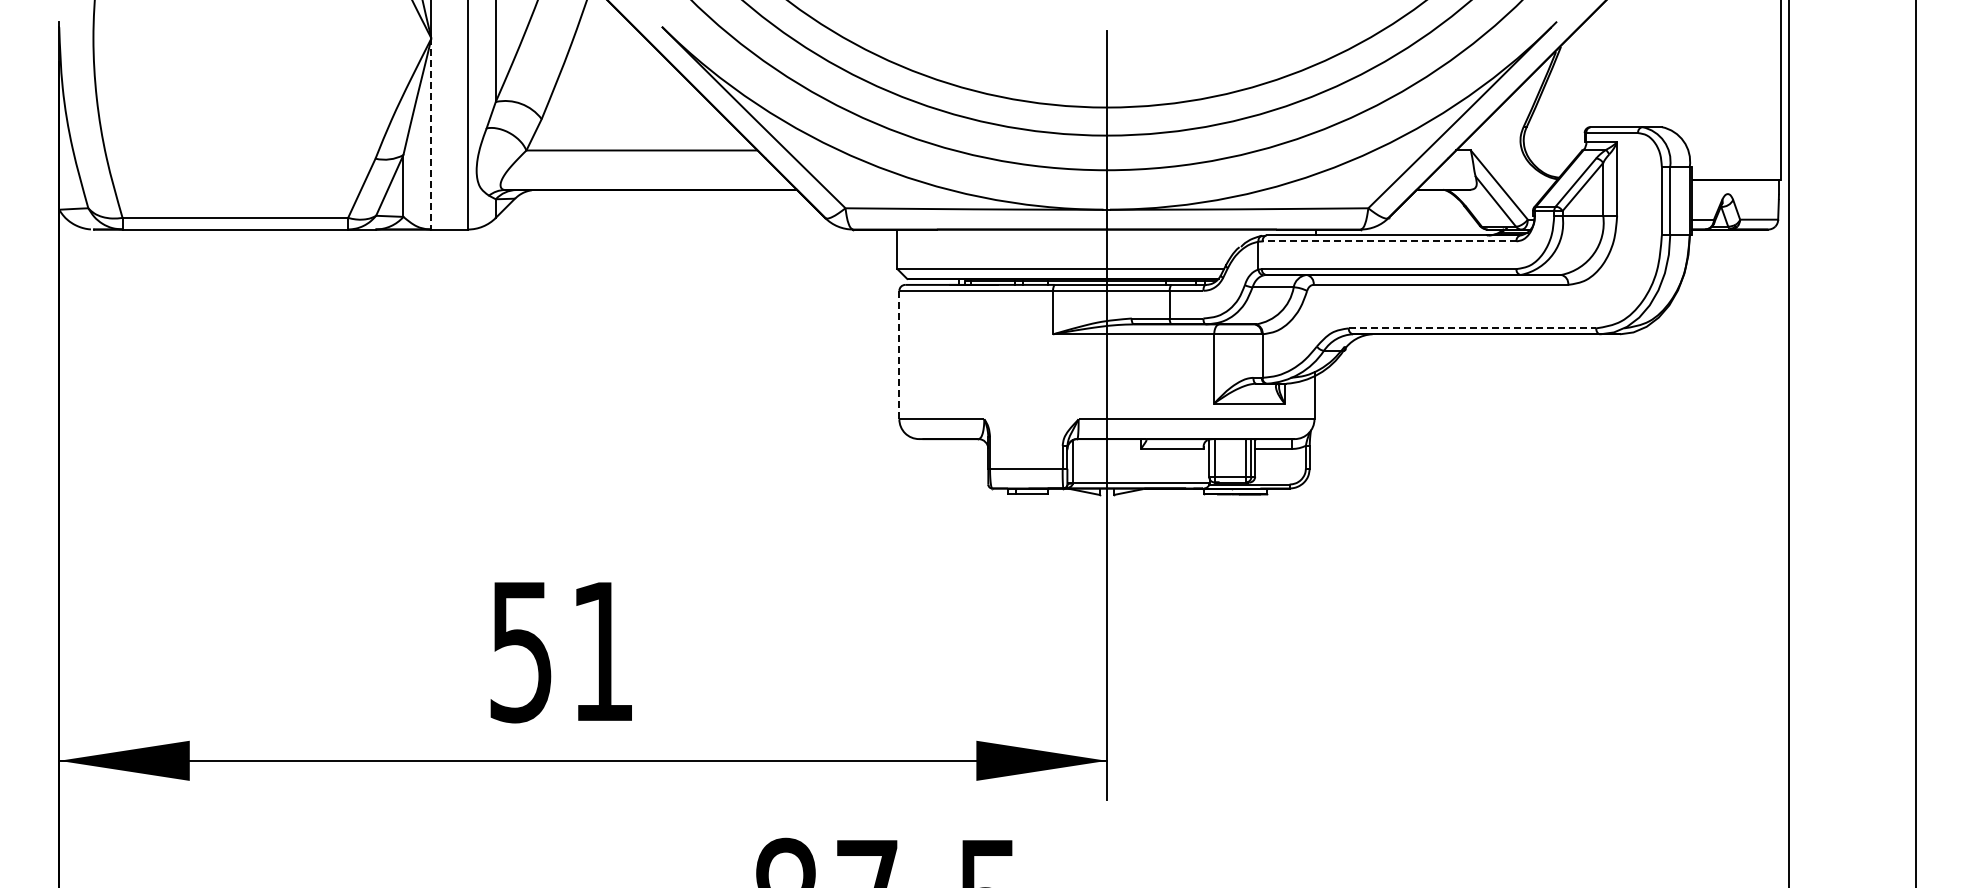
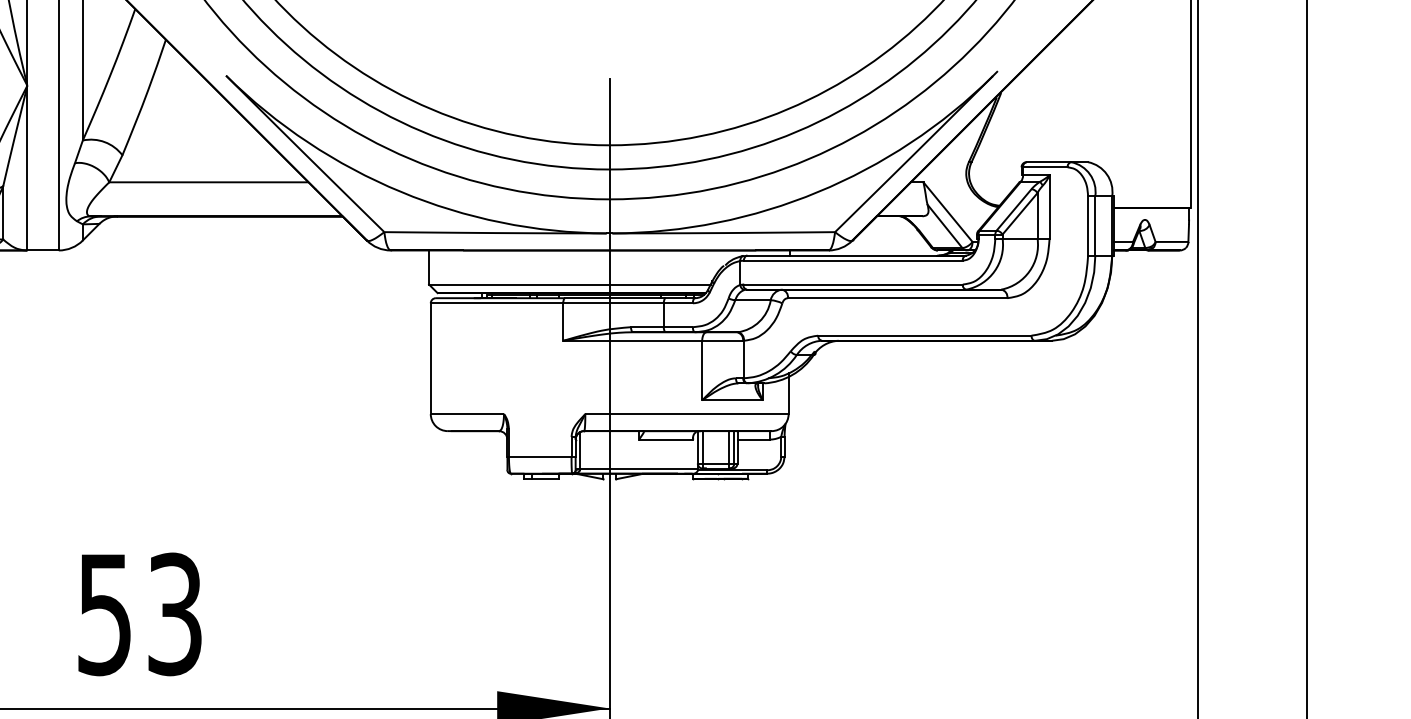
line: (431, 134) -> (27, 168), dashed -> solid
line: (1389, 241) -> (853, 260), dashed -> solid
line: (1472, 328) -> (924, 335), dashed -> solid
line: (899, 355) -> (430, 359), dashed -> solid
text: (602, 651) -> (174, 614), 51 -> 53

